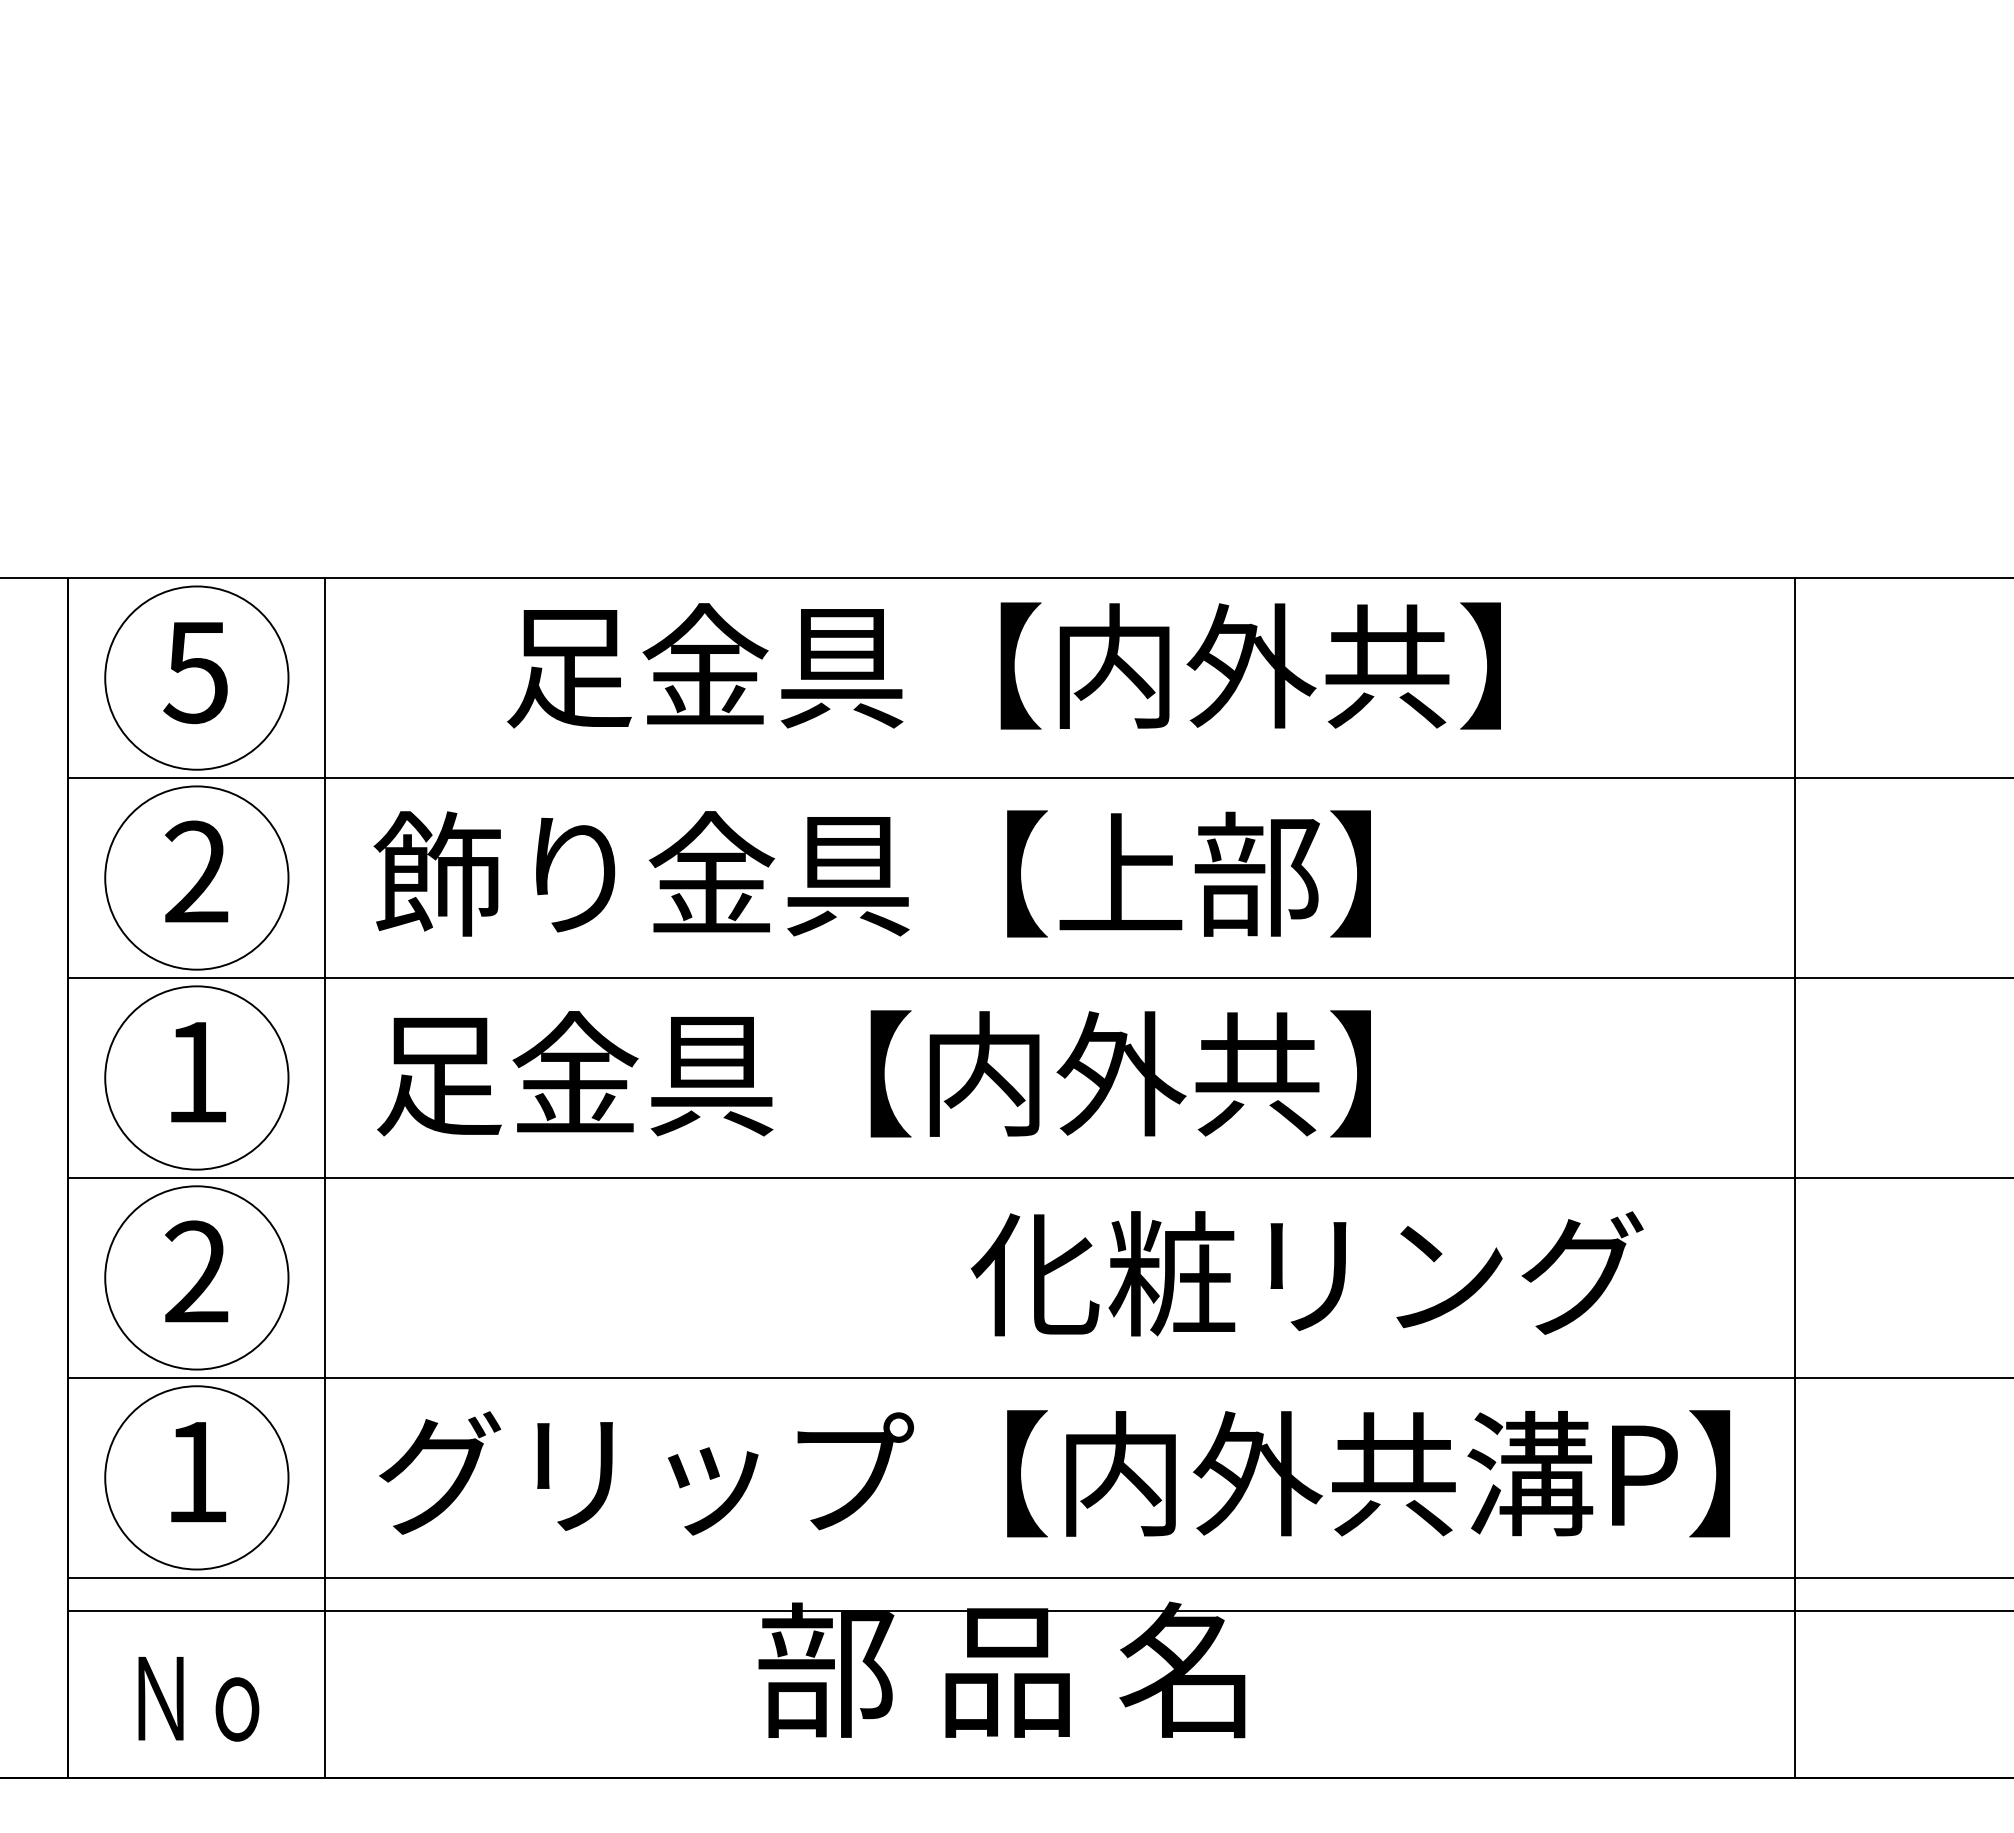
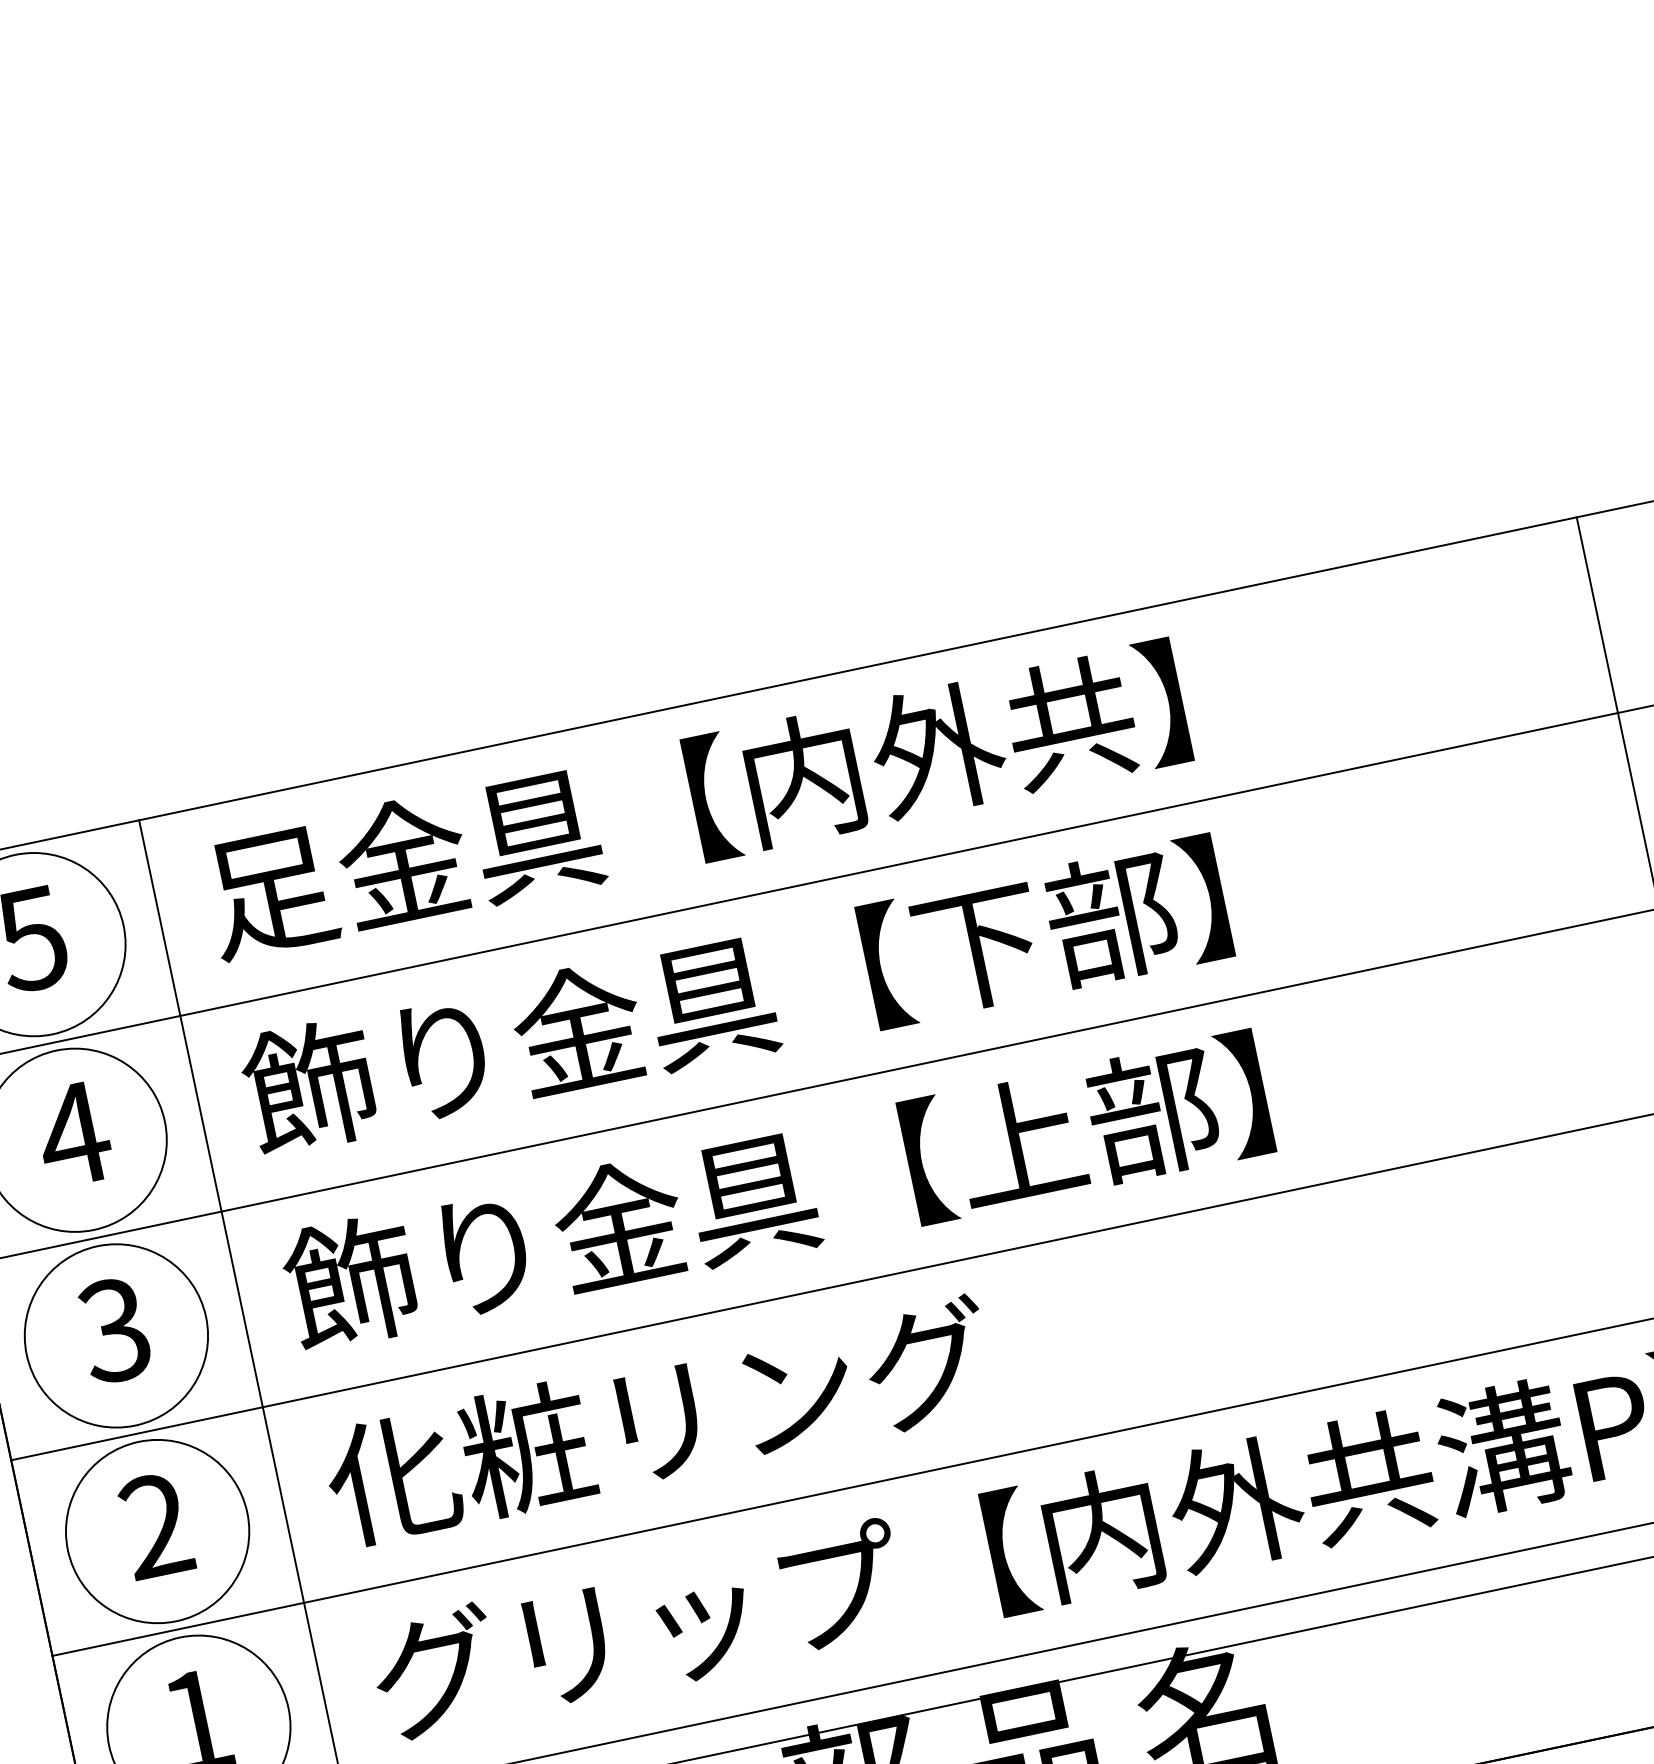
text: (1003, 665) -> (695, 800), moved
text: (196, 871) -> (73, 1133), 2 -> 4
text: (1120, 874) -> (978, 946), 飾り金具【上部】 -> 飾り金具【下部】
text: (195, 1071) -> (113, 1329), 1 -> 3
text: (846, 1073) -> (751, 1197), 足金具【内外共】 -> 飾り金具【上部】
text: (1306, 1273) -> (658, 1421), moved

